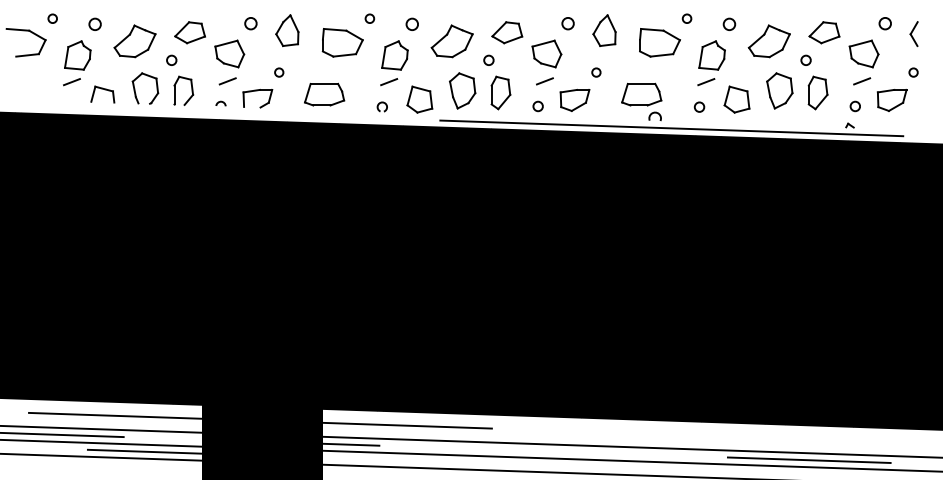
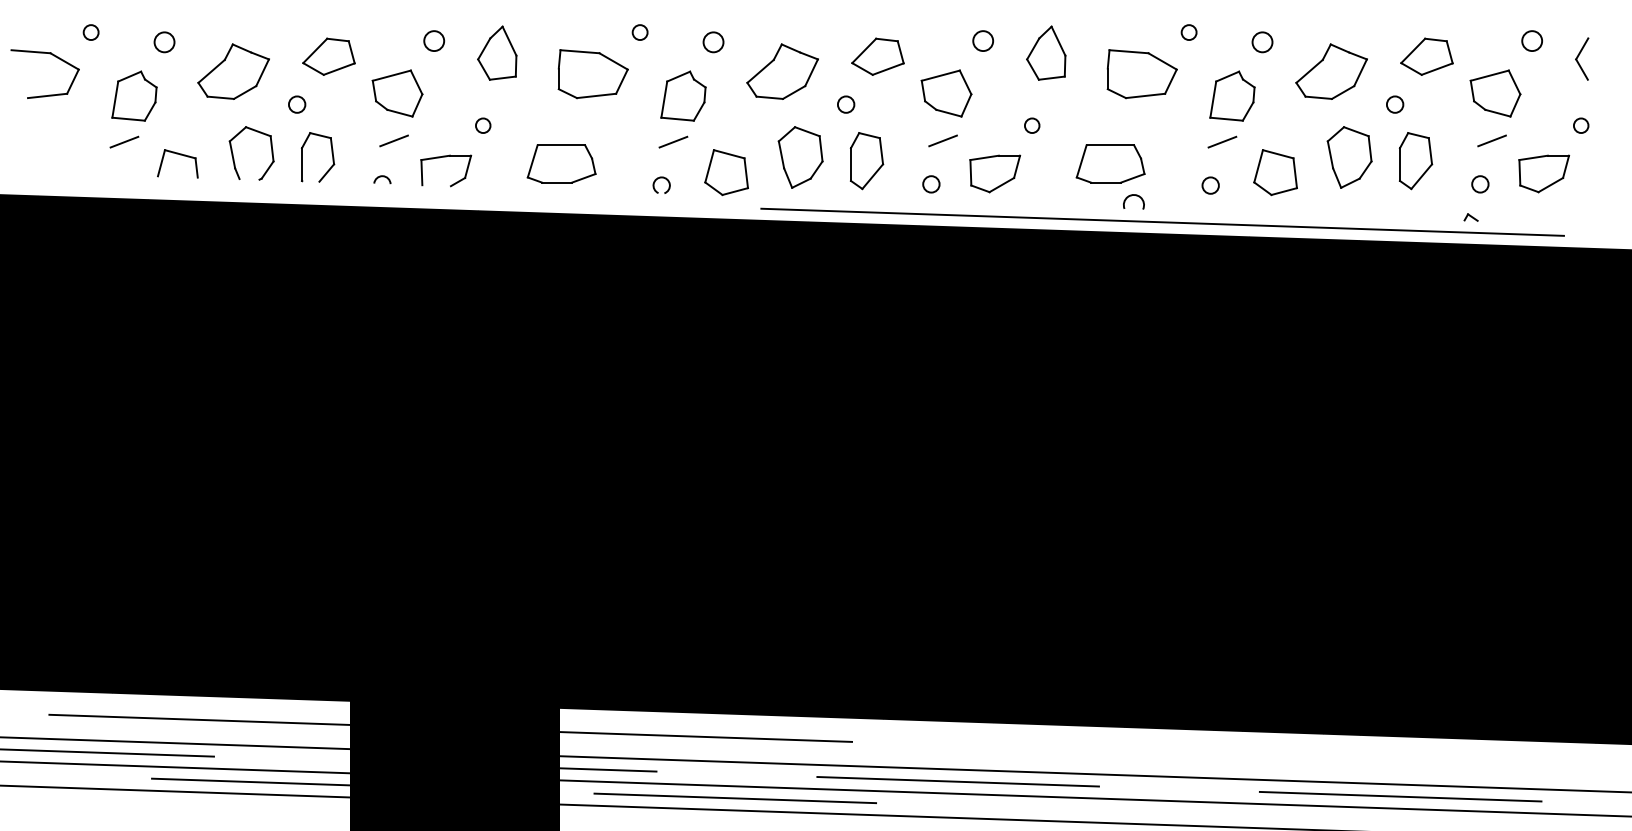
line: (553, 451) -> (957, 781), added
line: (424, 460) -> (734, 797), added

